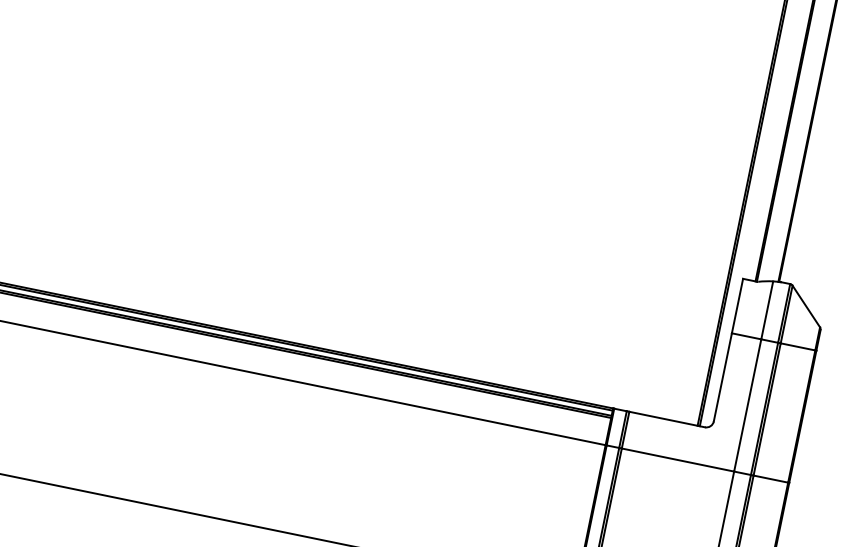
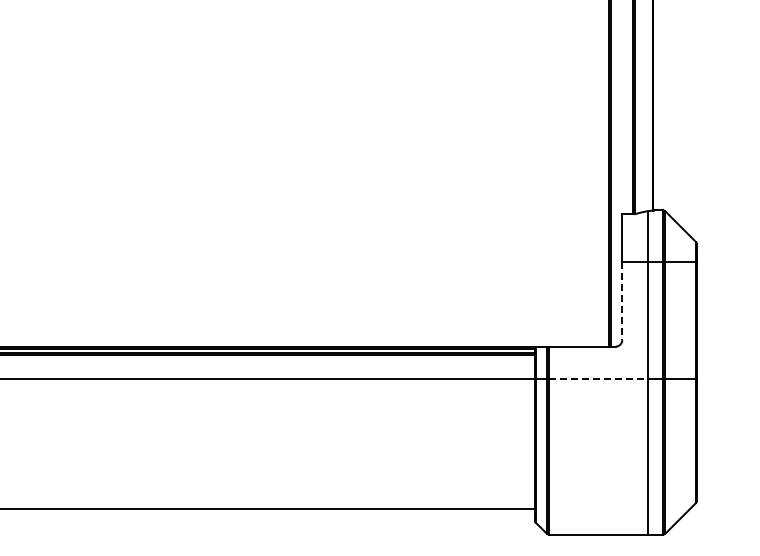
line: (723, 377) -> (622, 301), solid -> dashed
line: (677, 460) -> (598, 379), solid -> dashed

